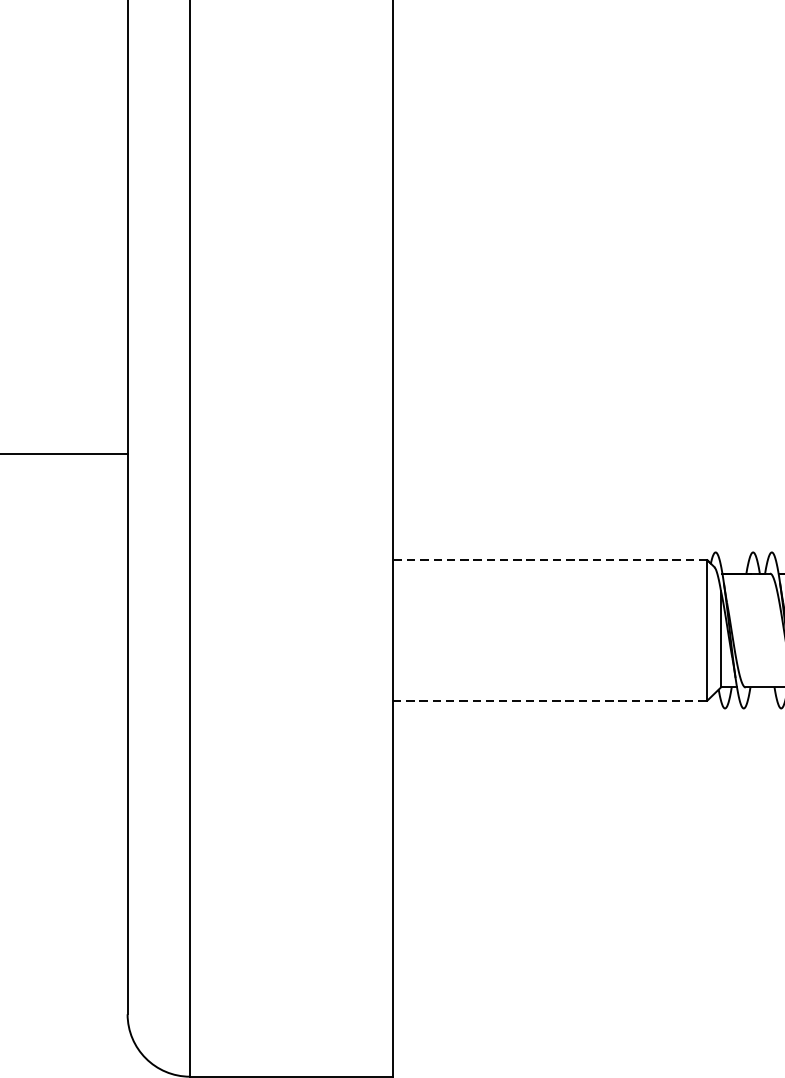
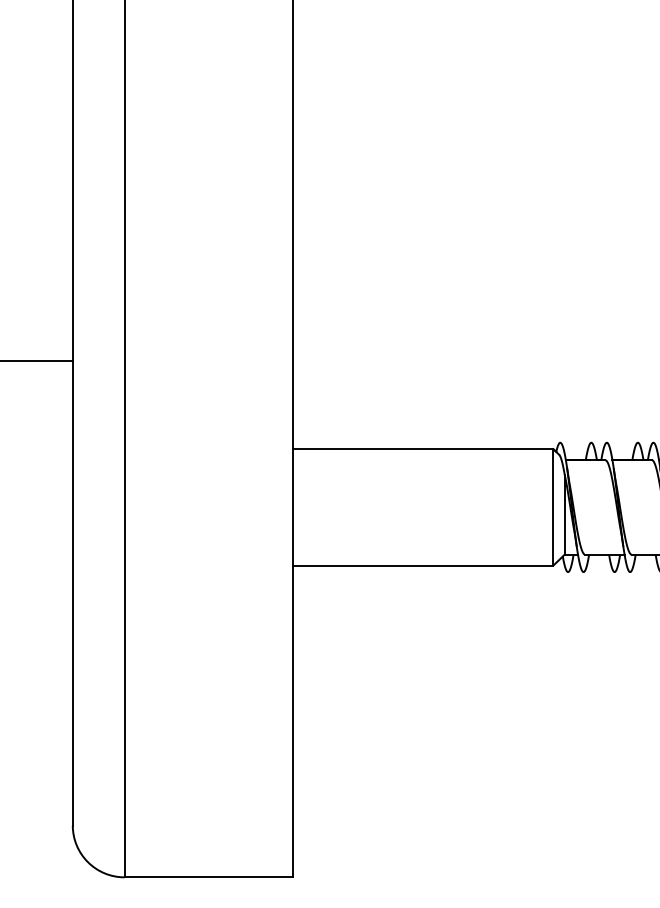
line: (549, 560) -> (422, 449), dashed -> solid
line: (550, 700) -> (423, 565), dashed -> solid

